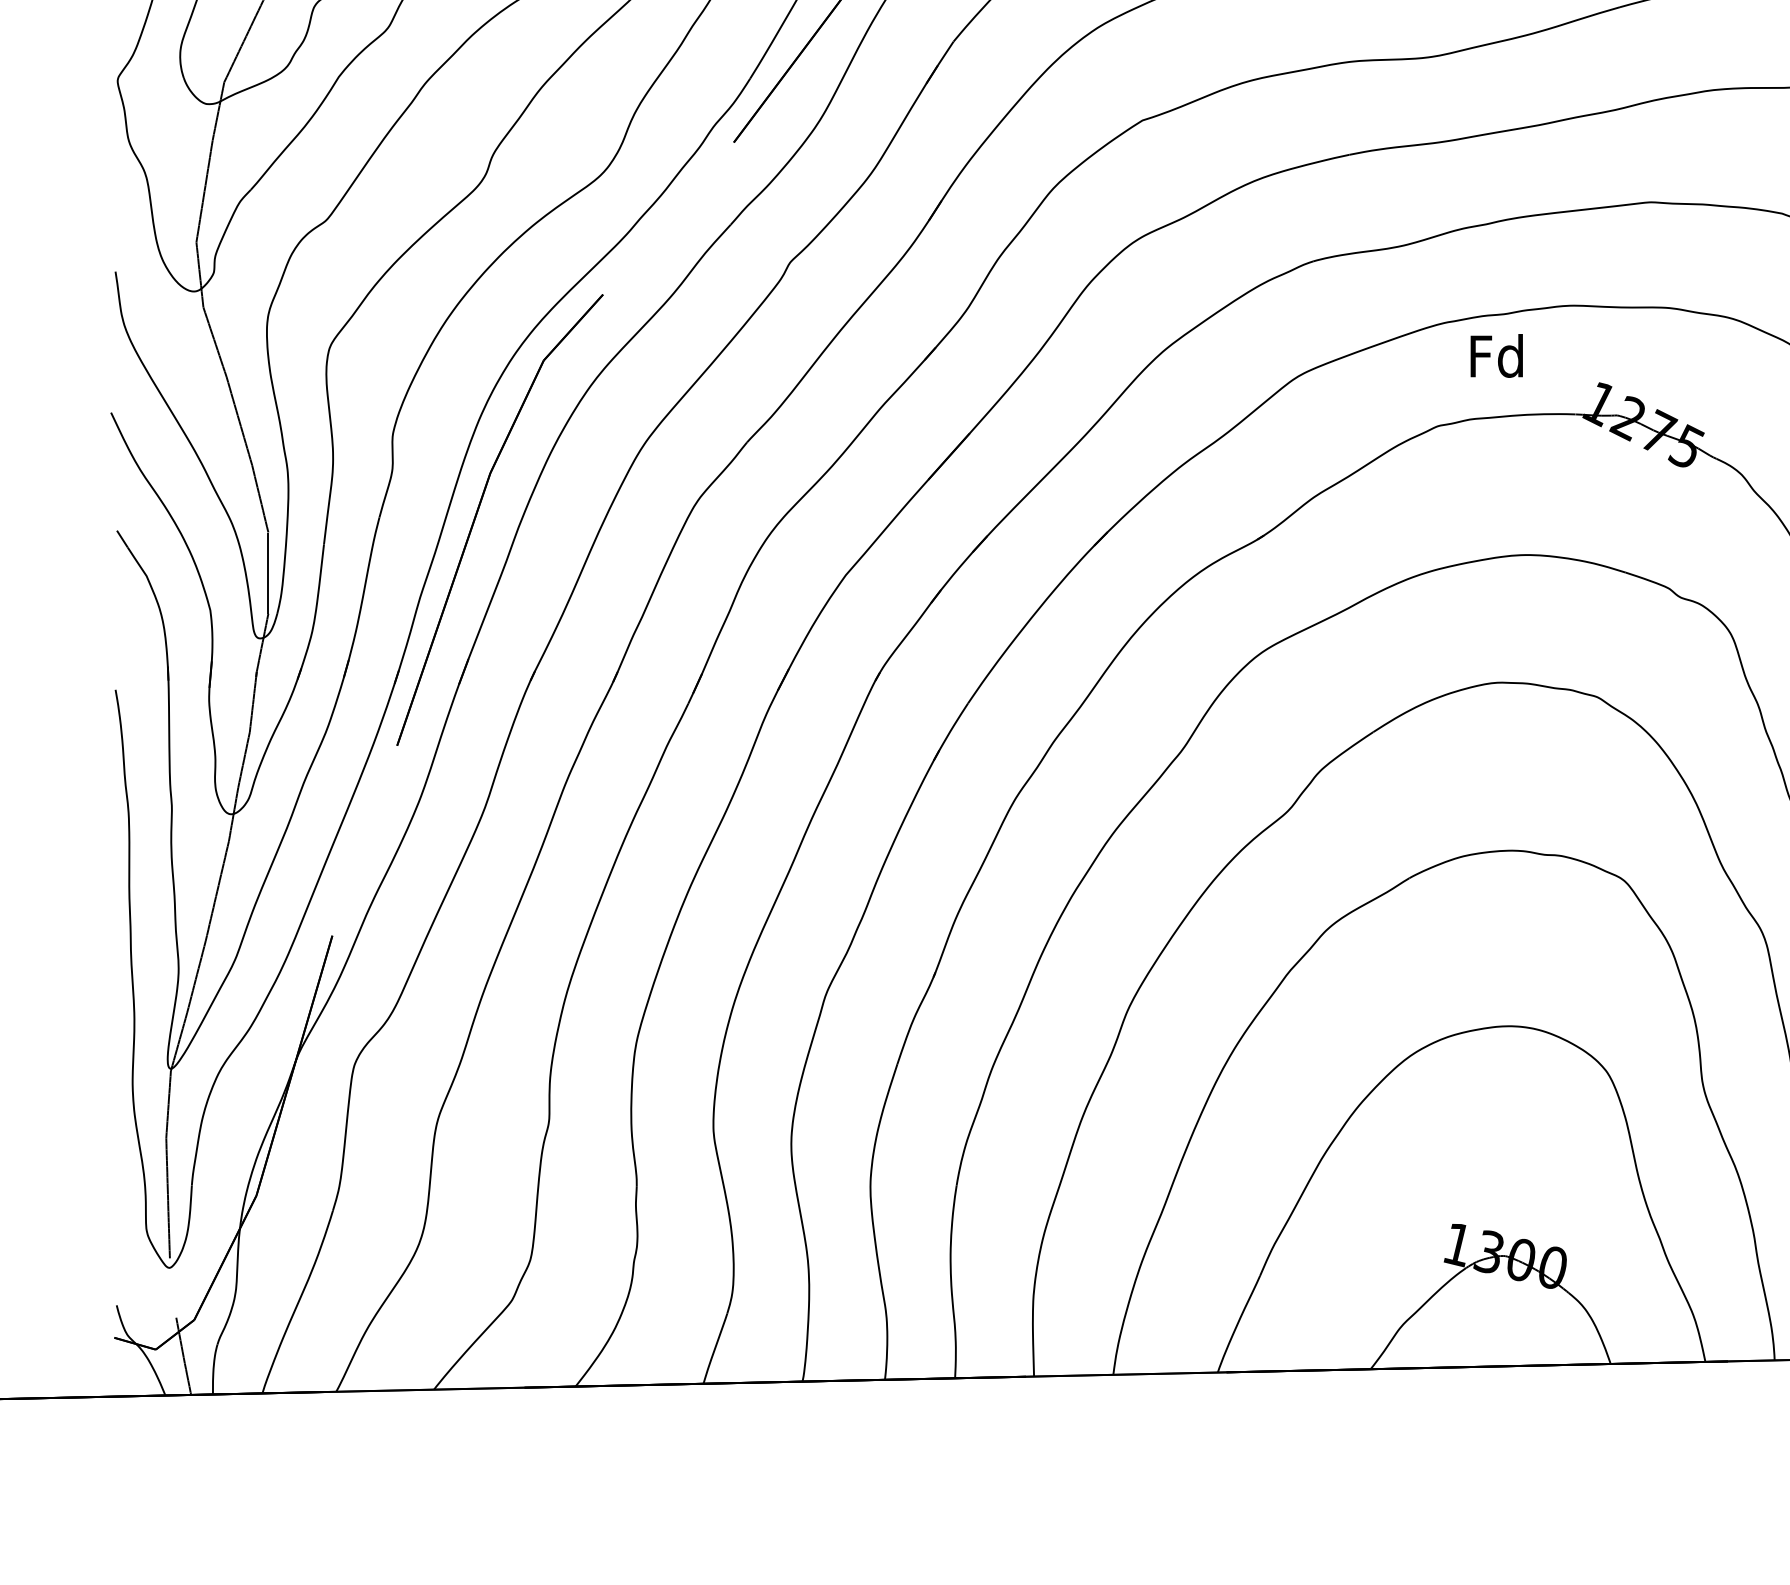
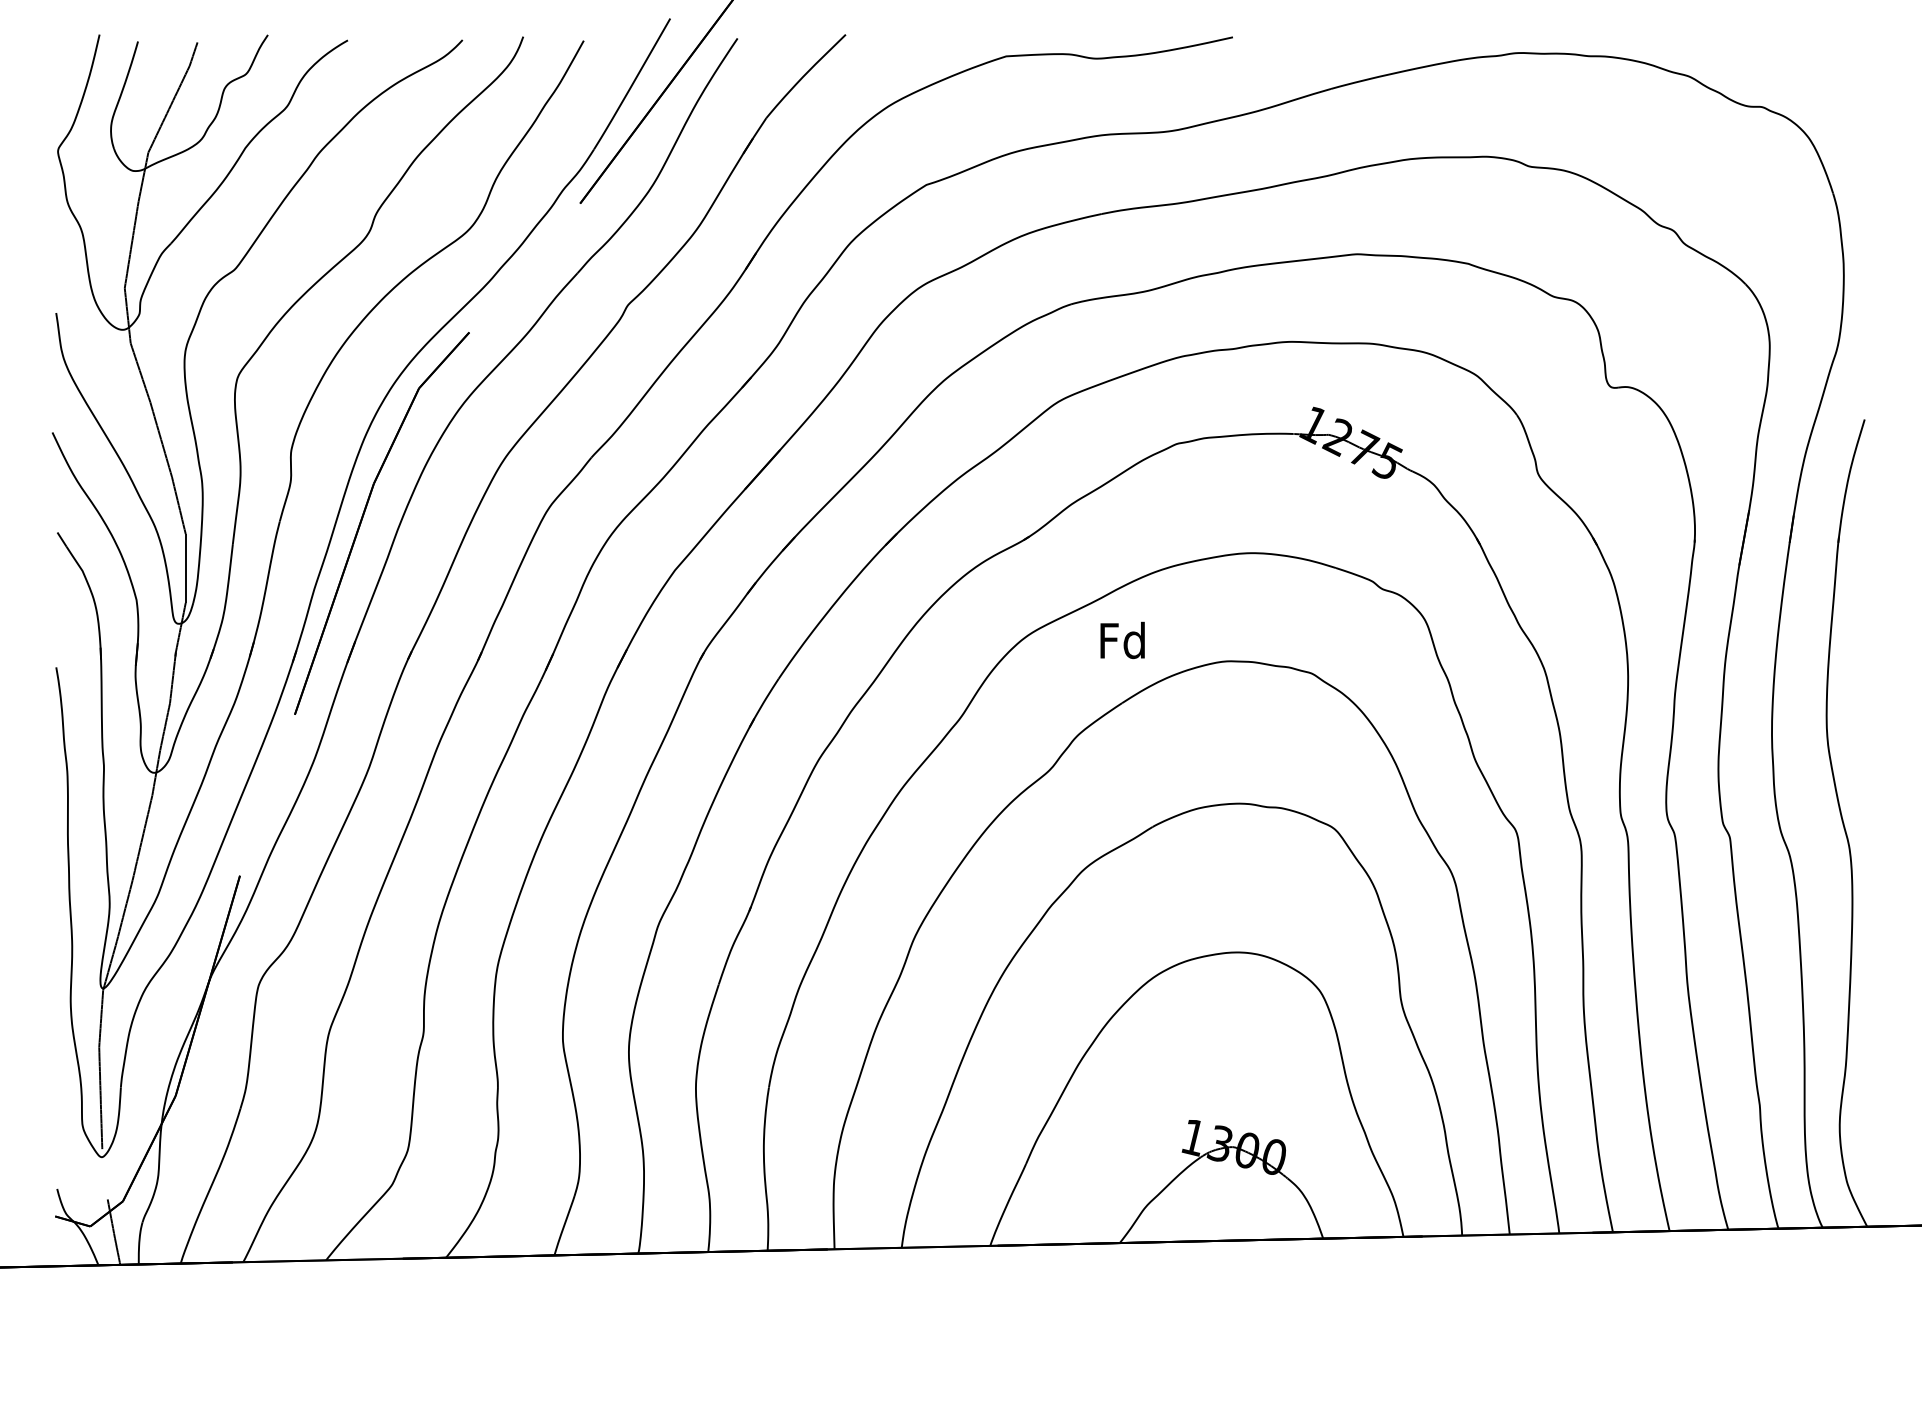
text: (1496, 356) -> (1122, 640), moved

